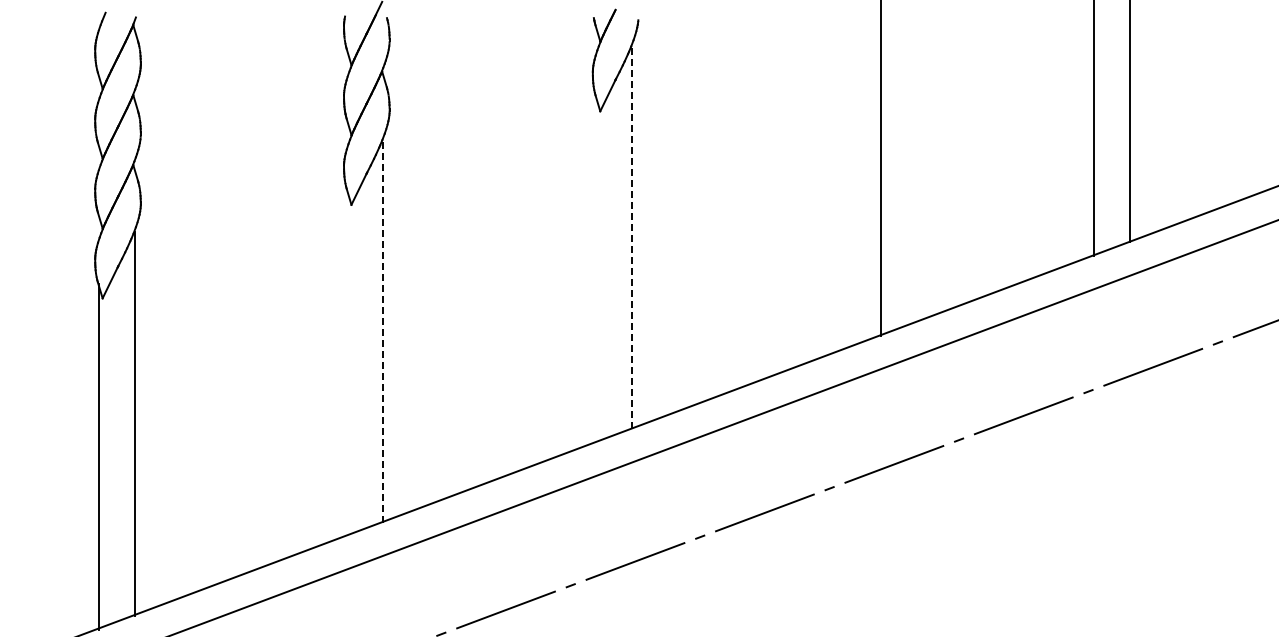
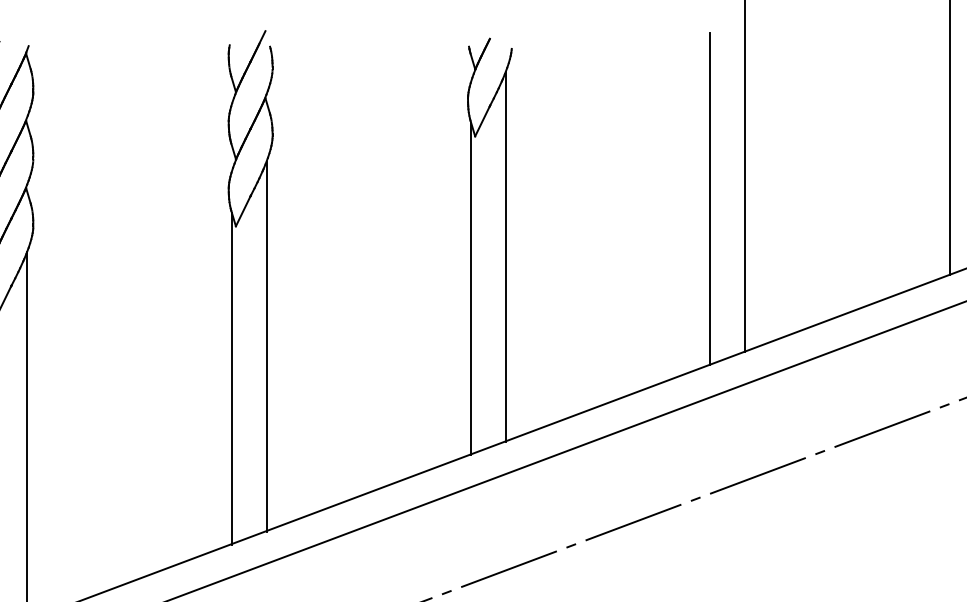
line: (844, 176) -> (710, 199), added
line: (632, 236) -> (506, 256), dashed -> solid
line: (596, 269) -> (471, 288), added
line: (383, 329) -> (266, 346), dashed -> solid
line: (347, 363) -> (232, 378), added

